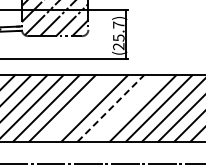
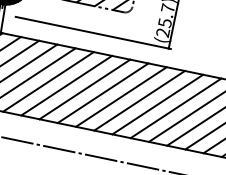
line: (78, 108) -> (102, 93), added
line: (111, 108) -> (140, 100), dashed -> solid
line: (126, 108) -> (157, 104), added

